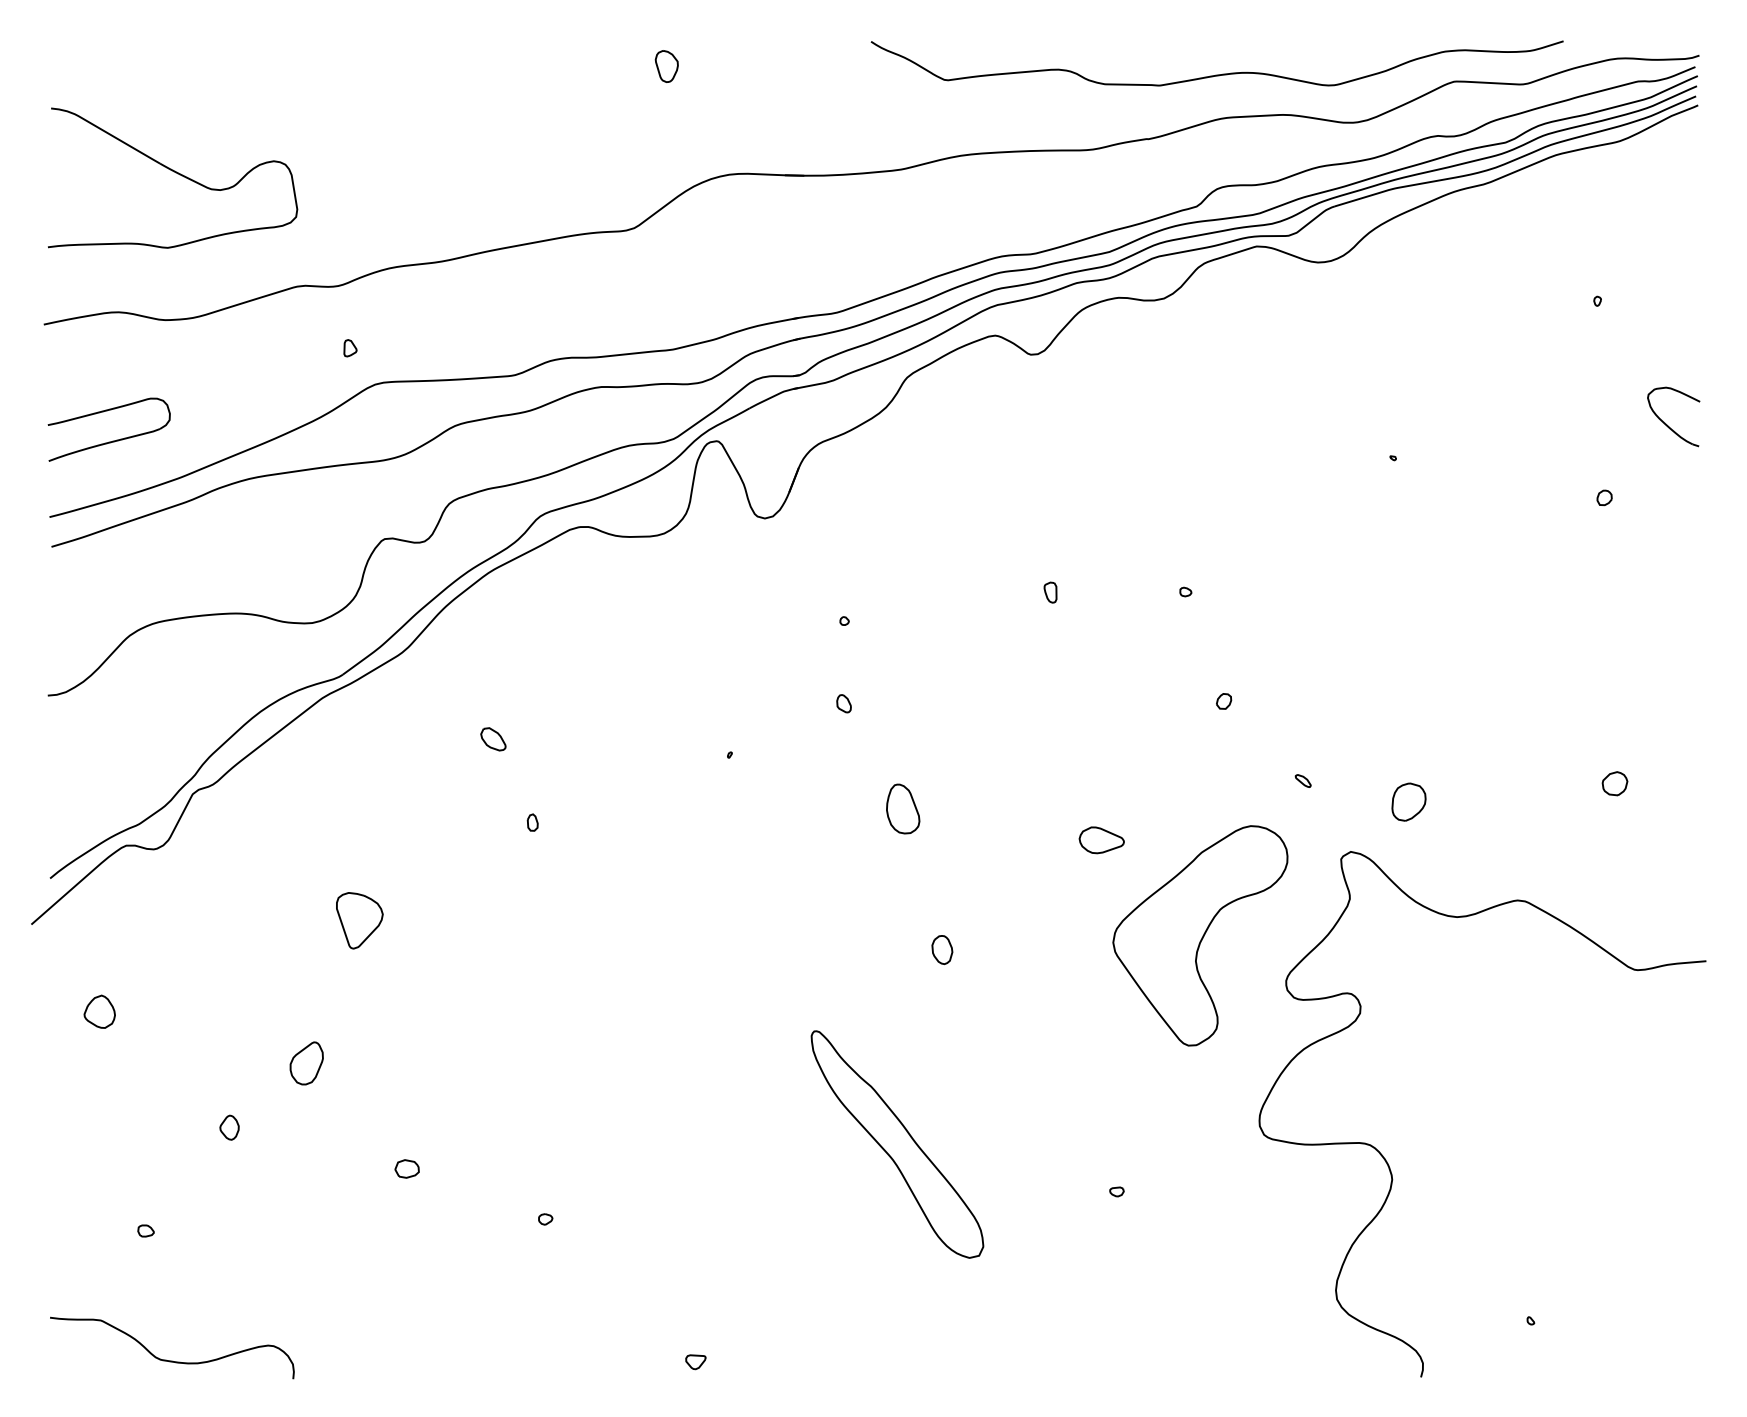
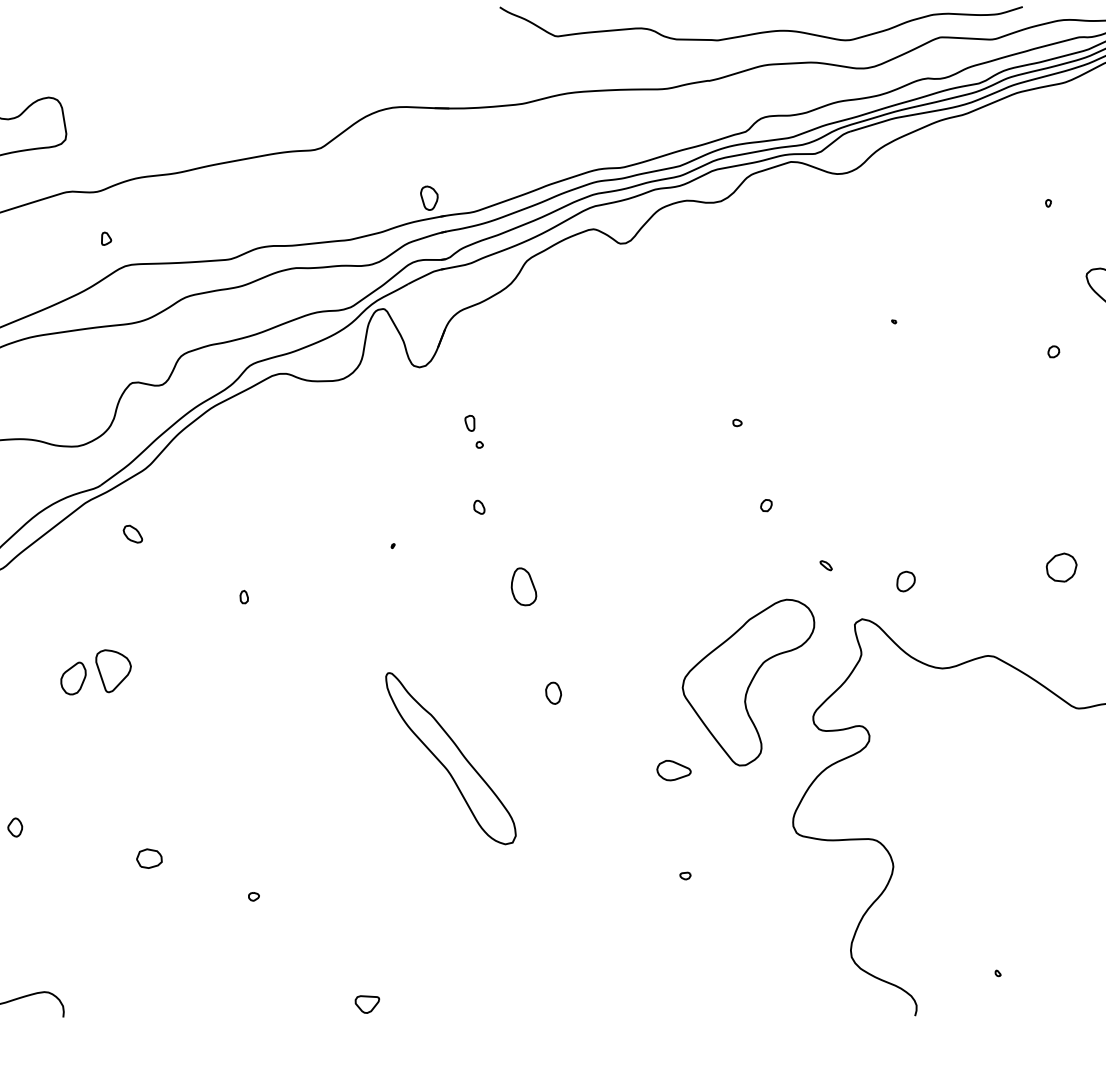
part: (666, 66) -> (429, 198), moved
part: (1050, 592) -> (469, 423), moved
part: (493, 739) -> (133, 534), moved
part: (1614, 783) -> (1061, 567), size x1.6
part: (1408, 801) -> (905, 581), size x0.7
part: (1101, 840) -> (673, 770), moved
part: (306, 1063) -> (73, 678), moved
part: (897, 1144) -> (450, 758), moved
part: (406, 1168) -> (148, 858), size x1.4
part: (695, 1362) -> (367, 1004), size x1.6

